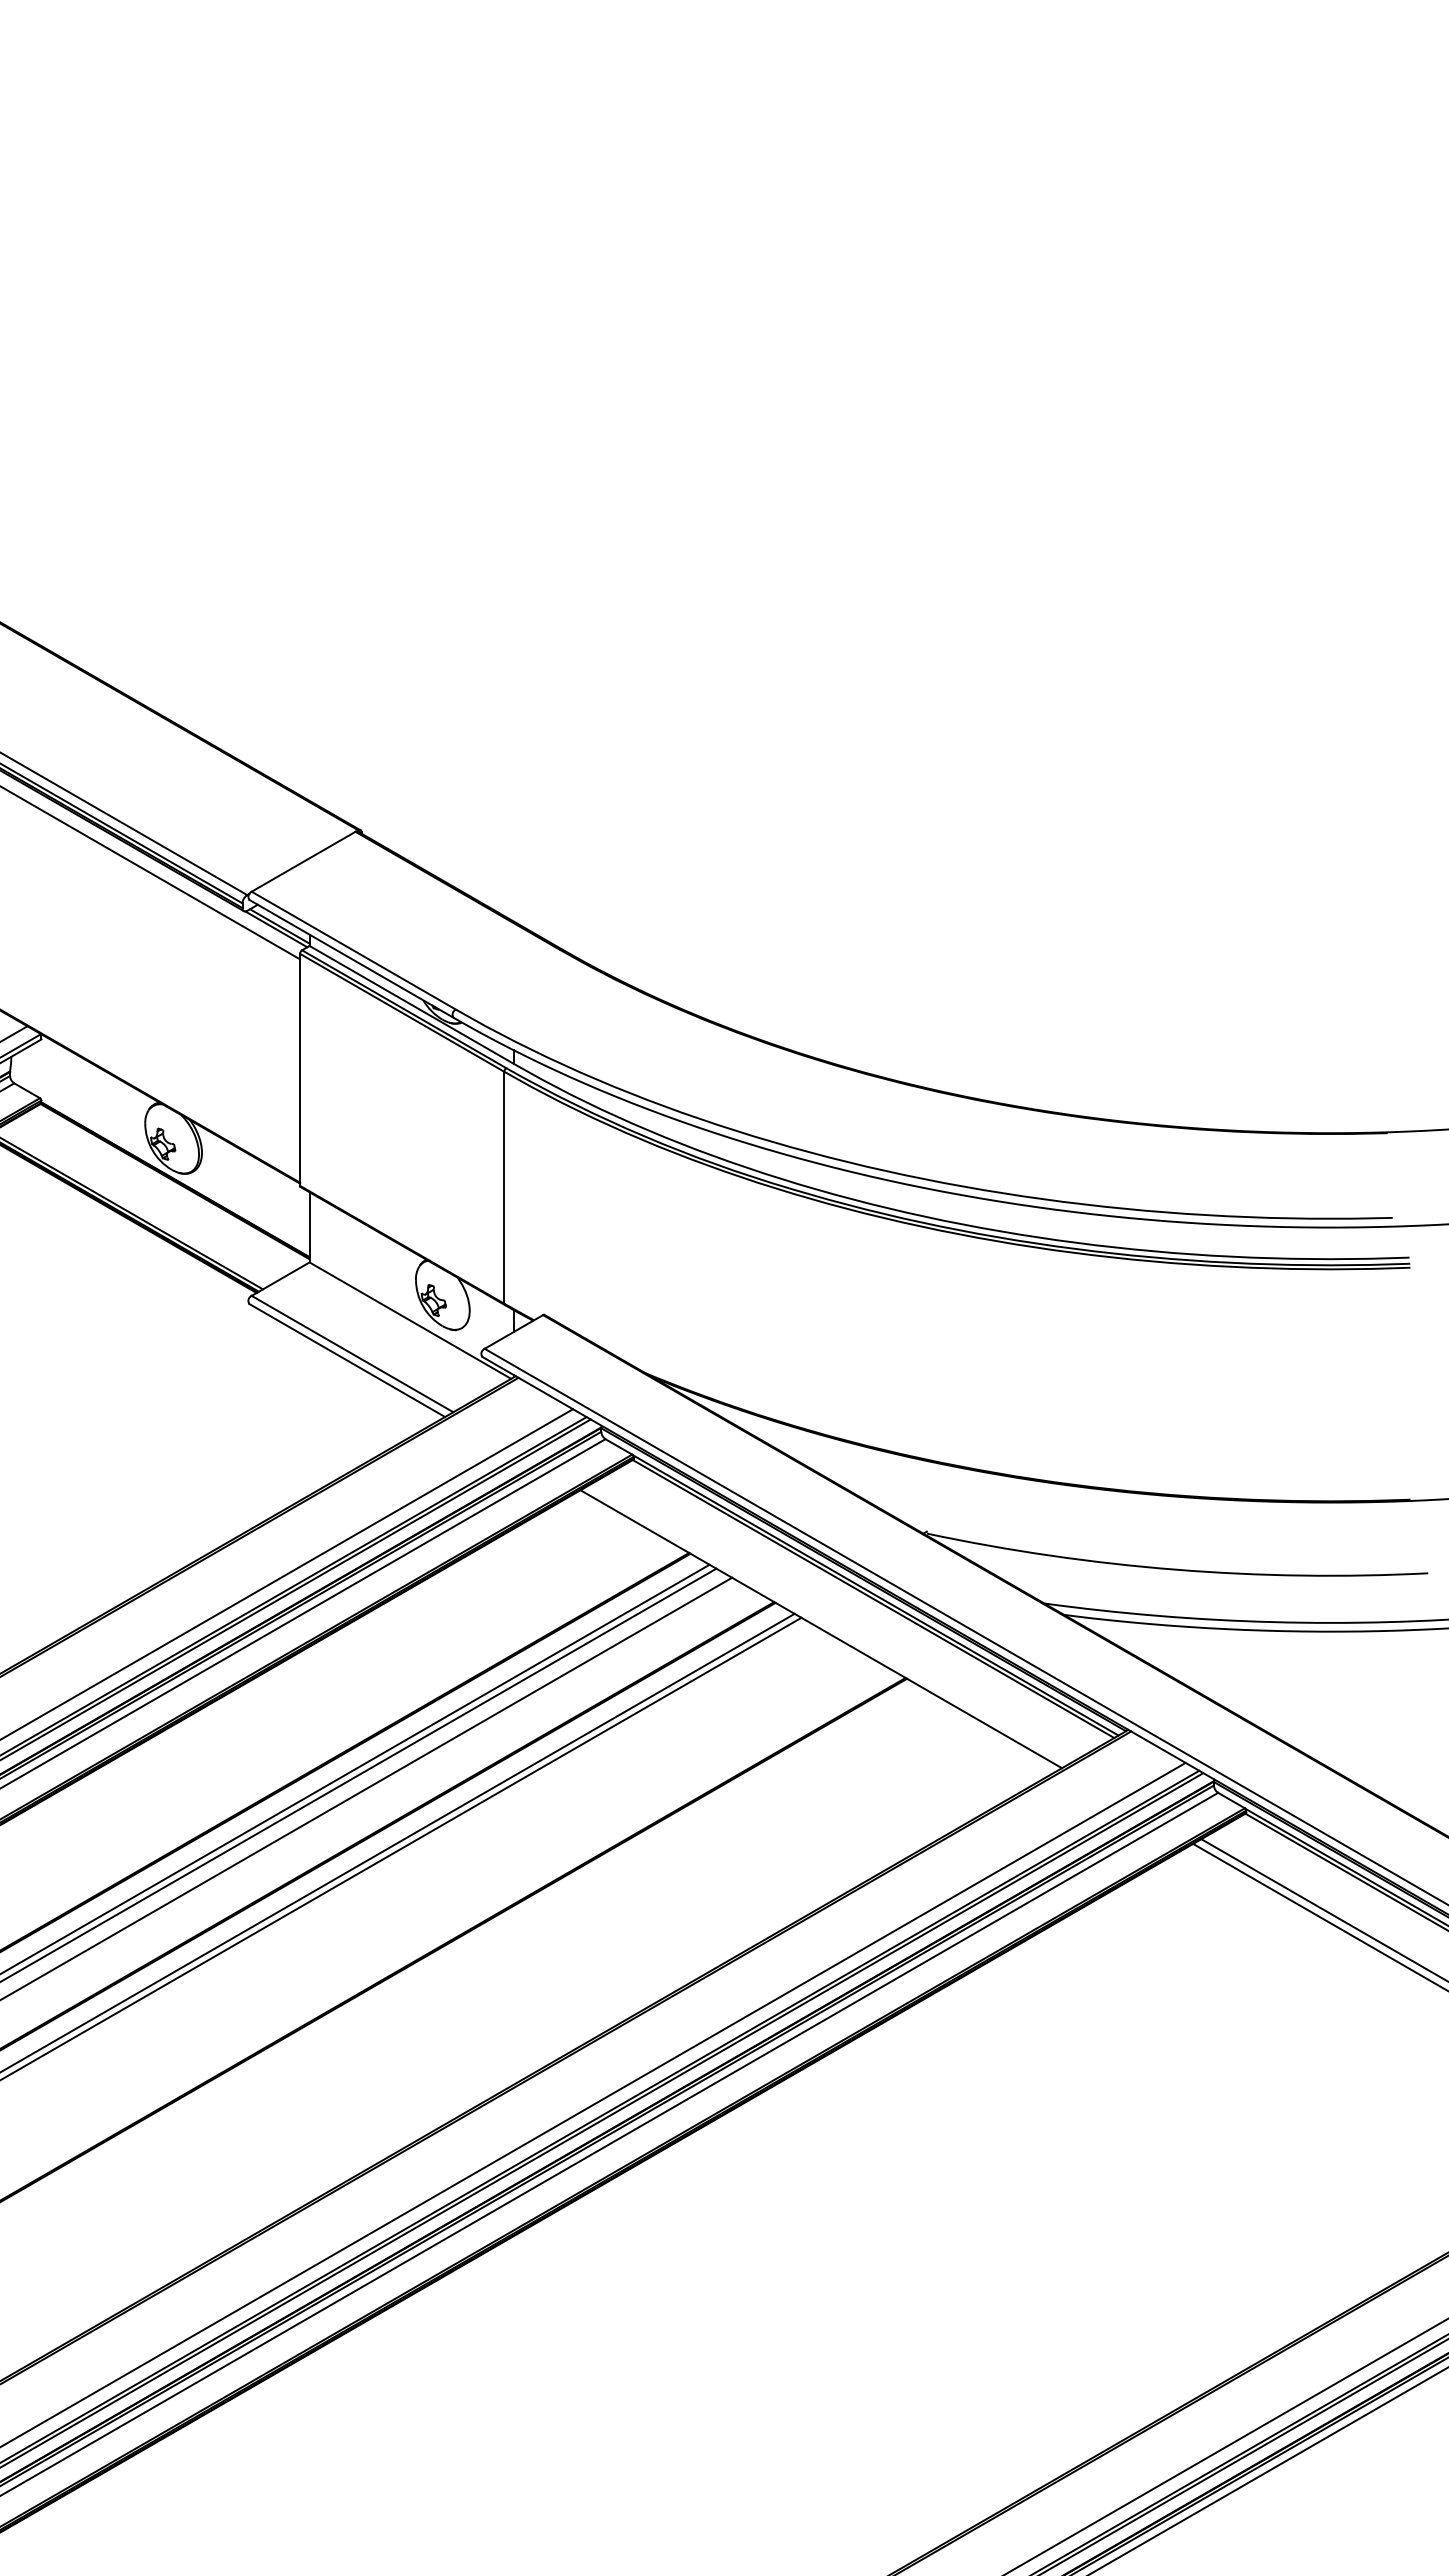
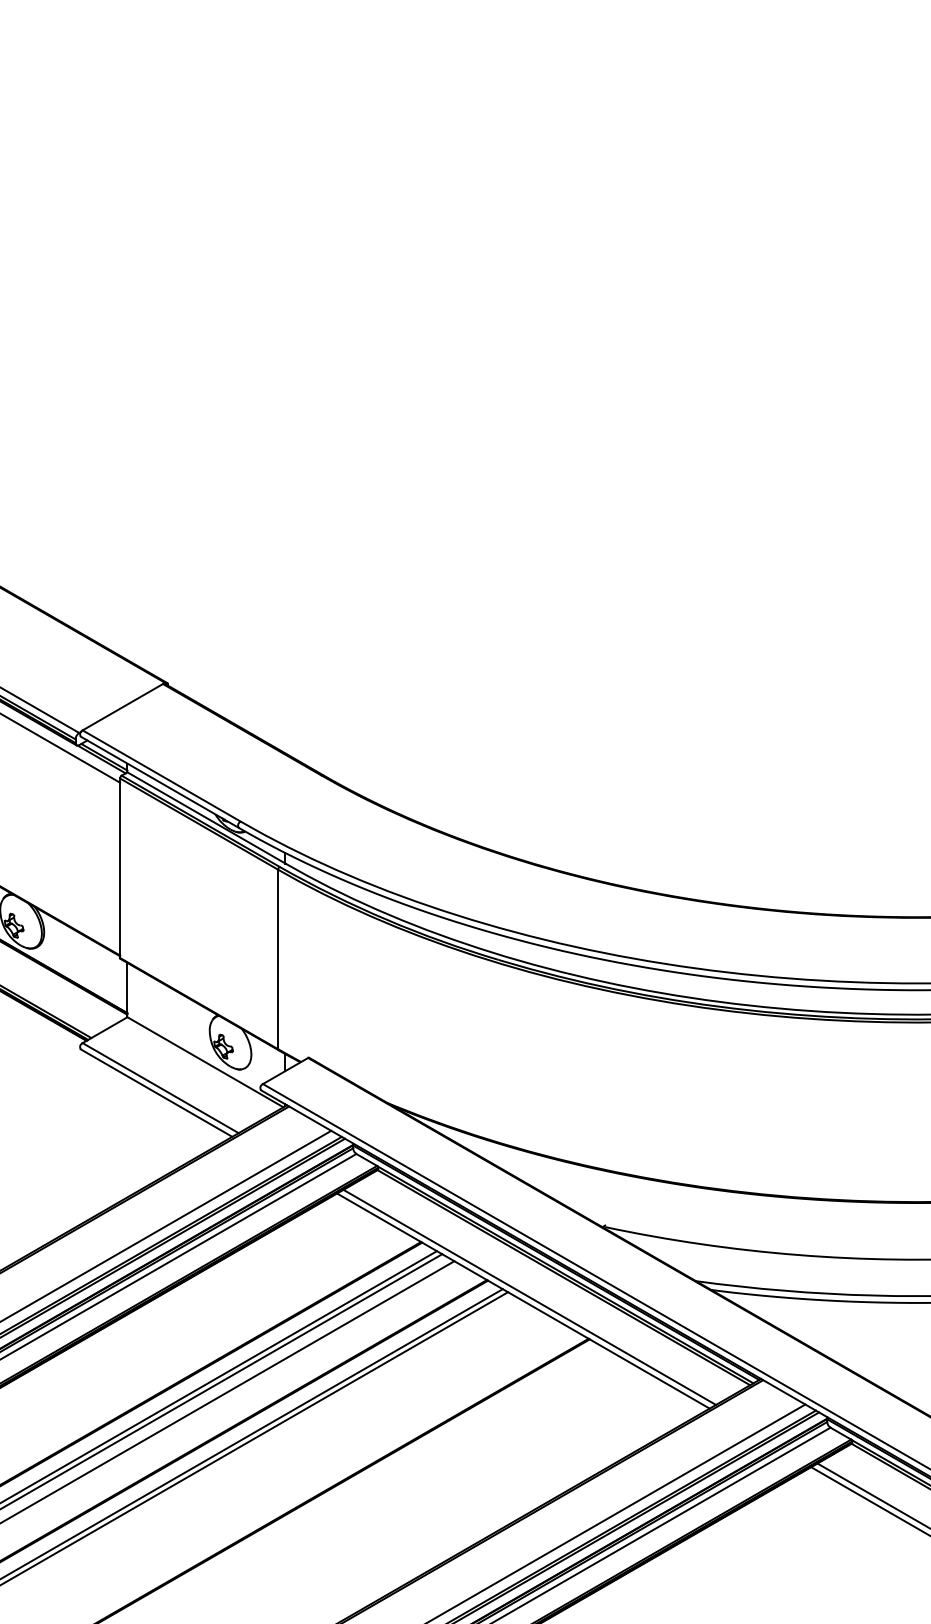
line: (829, 1624) -> (529, 1297), added

